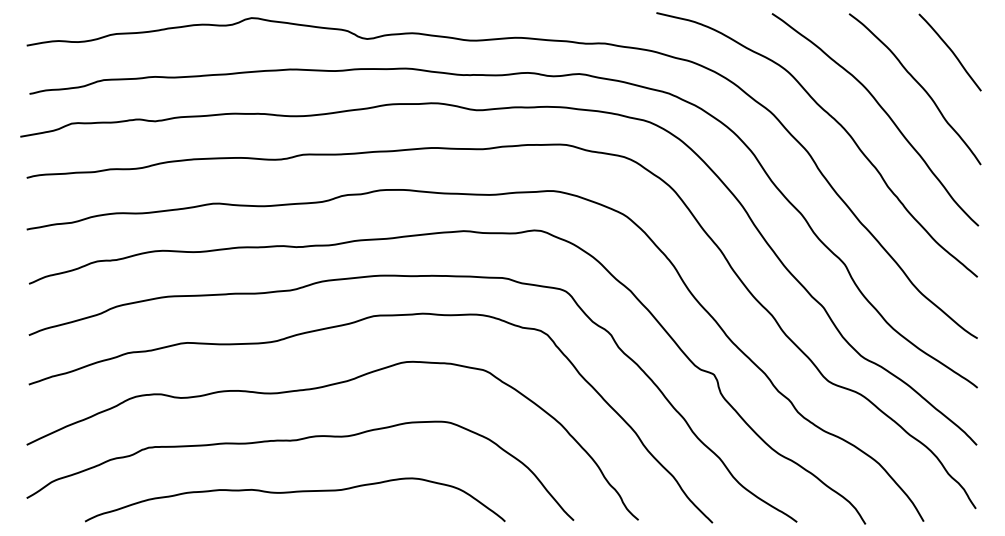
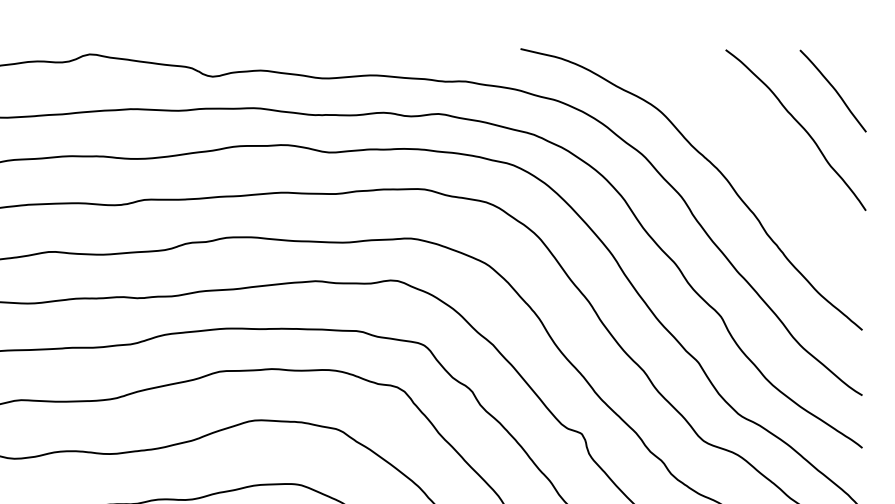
curve: (883, 111) -> (762, 153), removed

